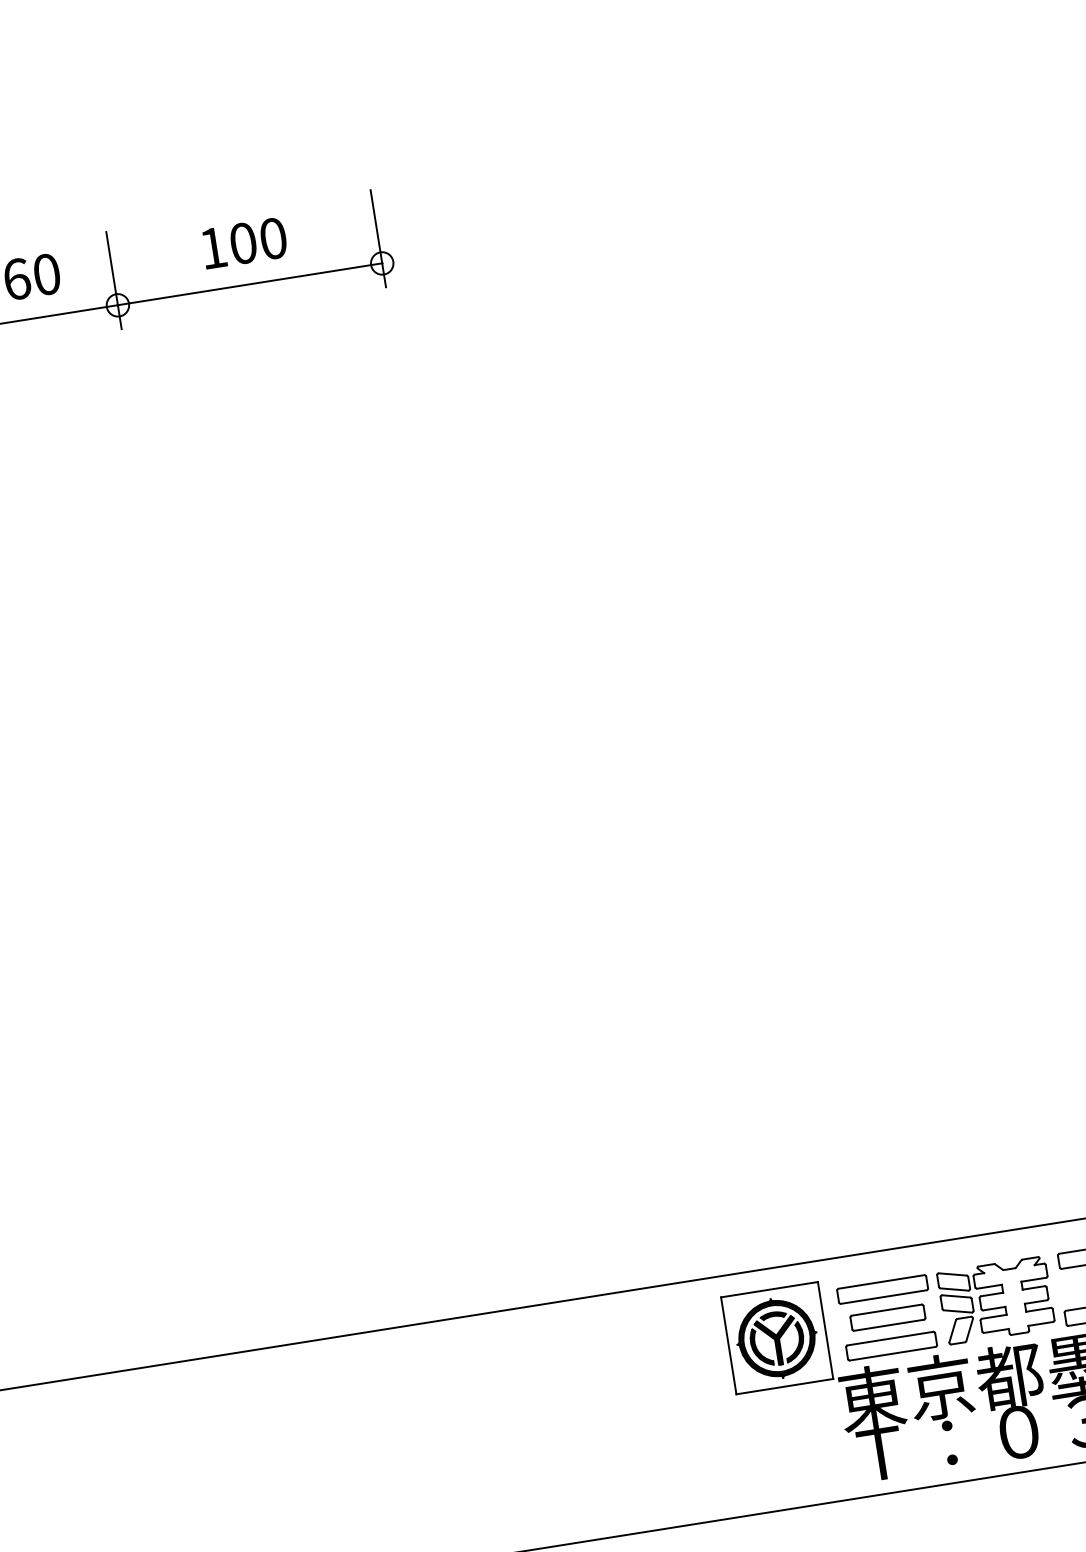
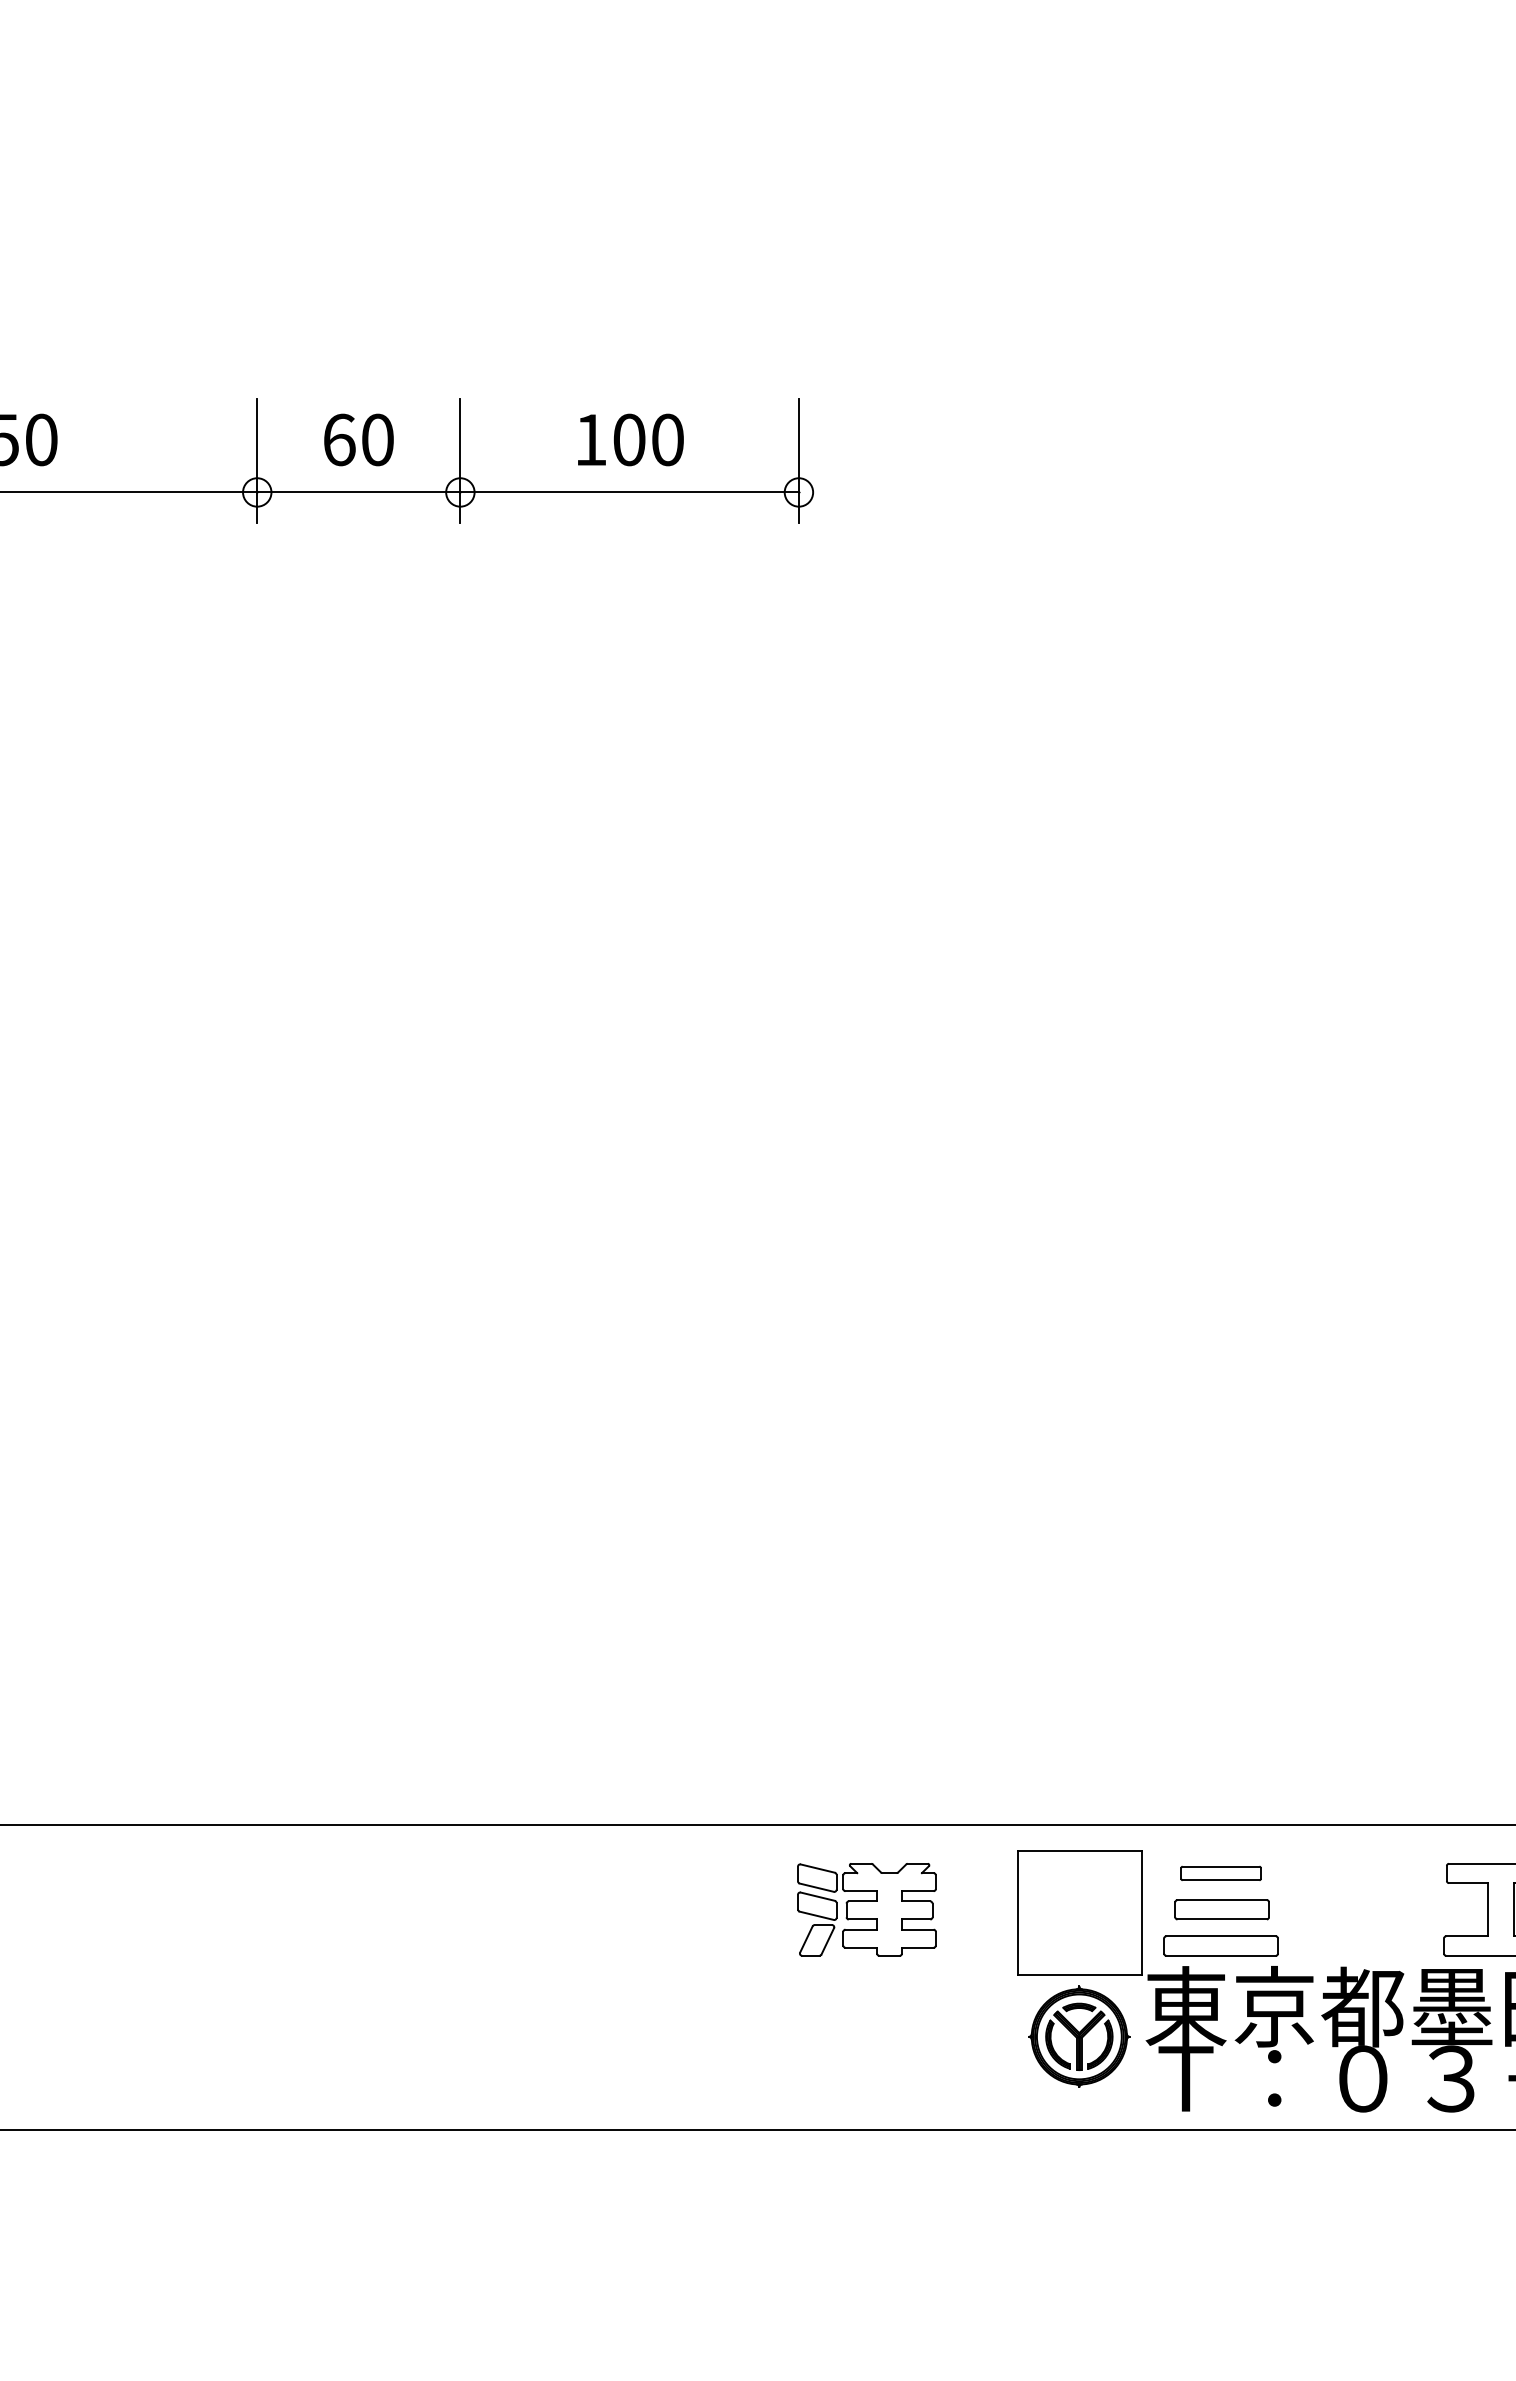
part: (882, 1289) -> (1220, 1873), size x0.7
part: (995, 1300) -> (866, 1909), moved
part: (777, 1338) -> (1079, 2036), moved

